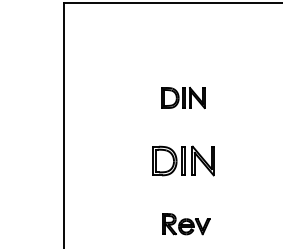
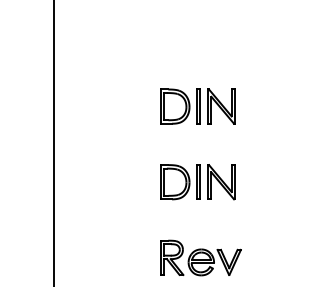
part: (183, 97) -> (197, 106), size x1.43
part: (186, 223) -> (201, 257), size x1.43

